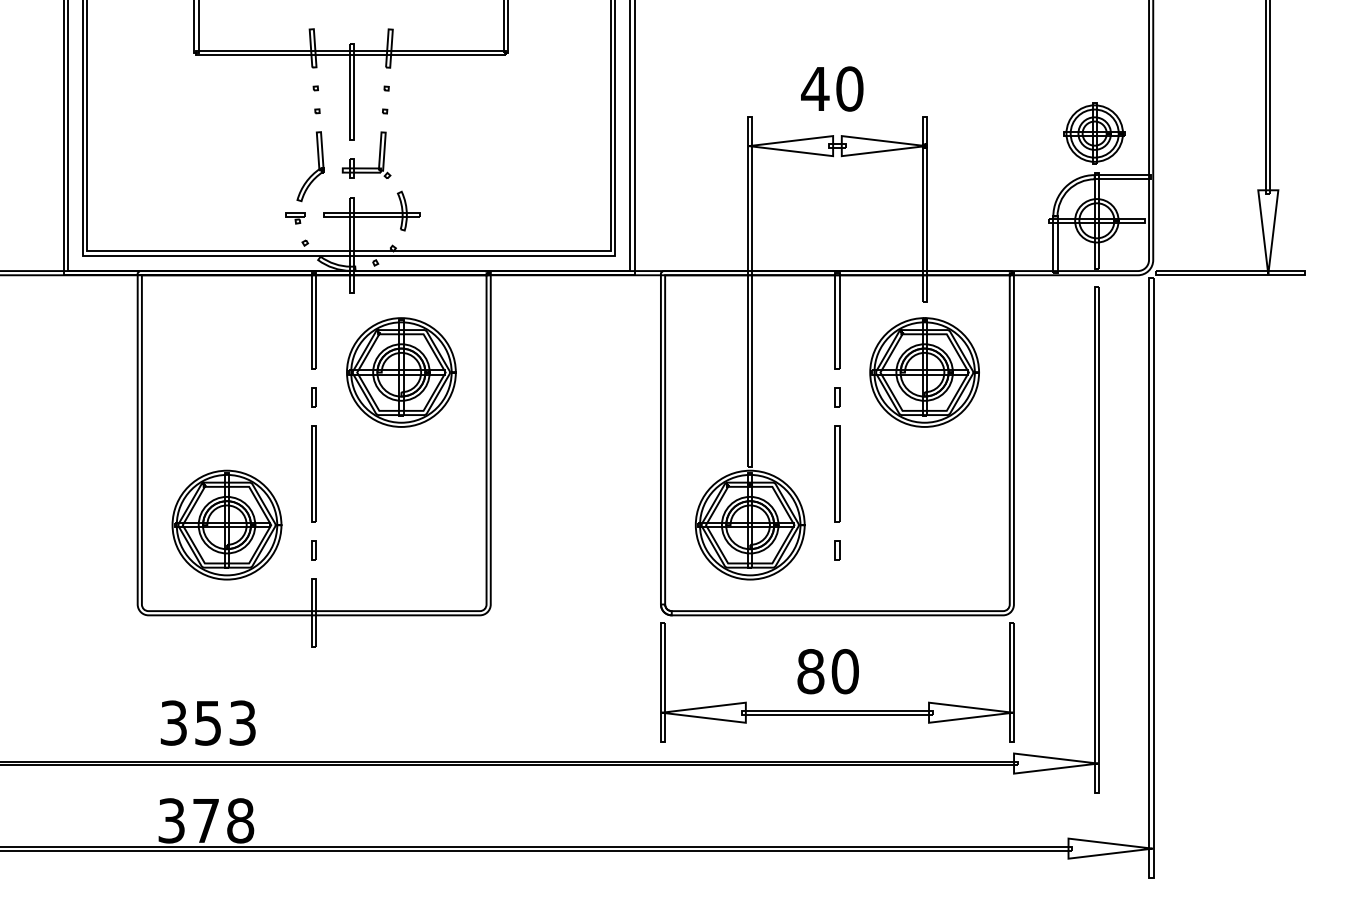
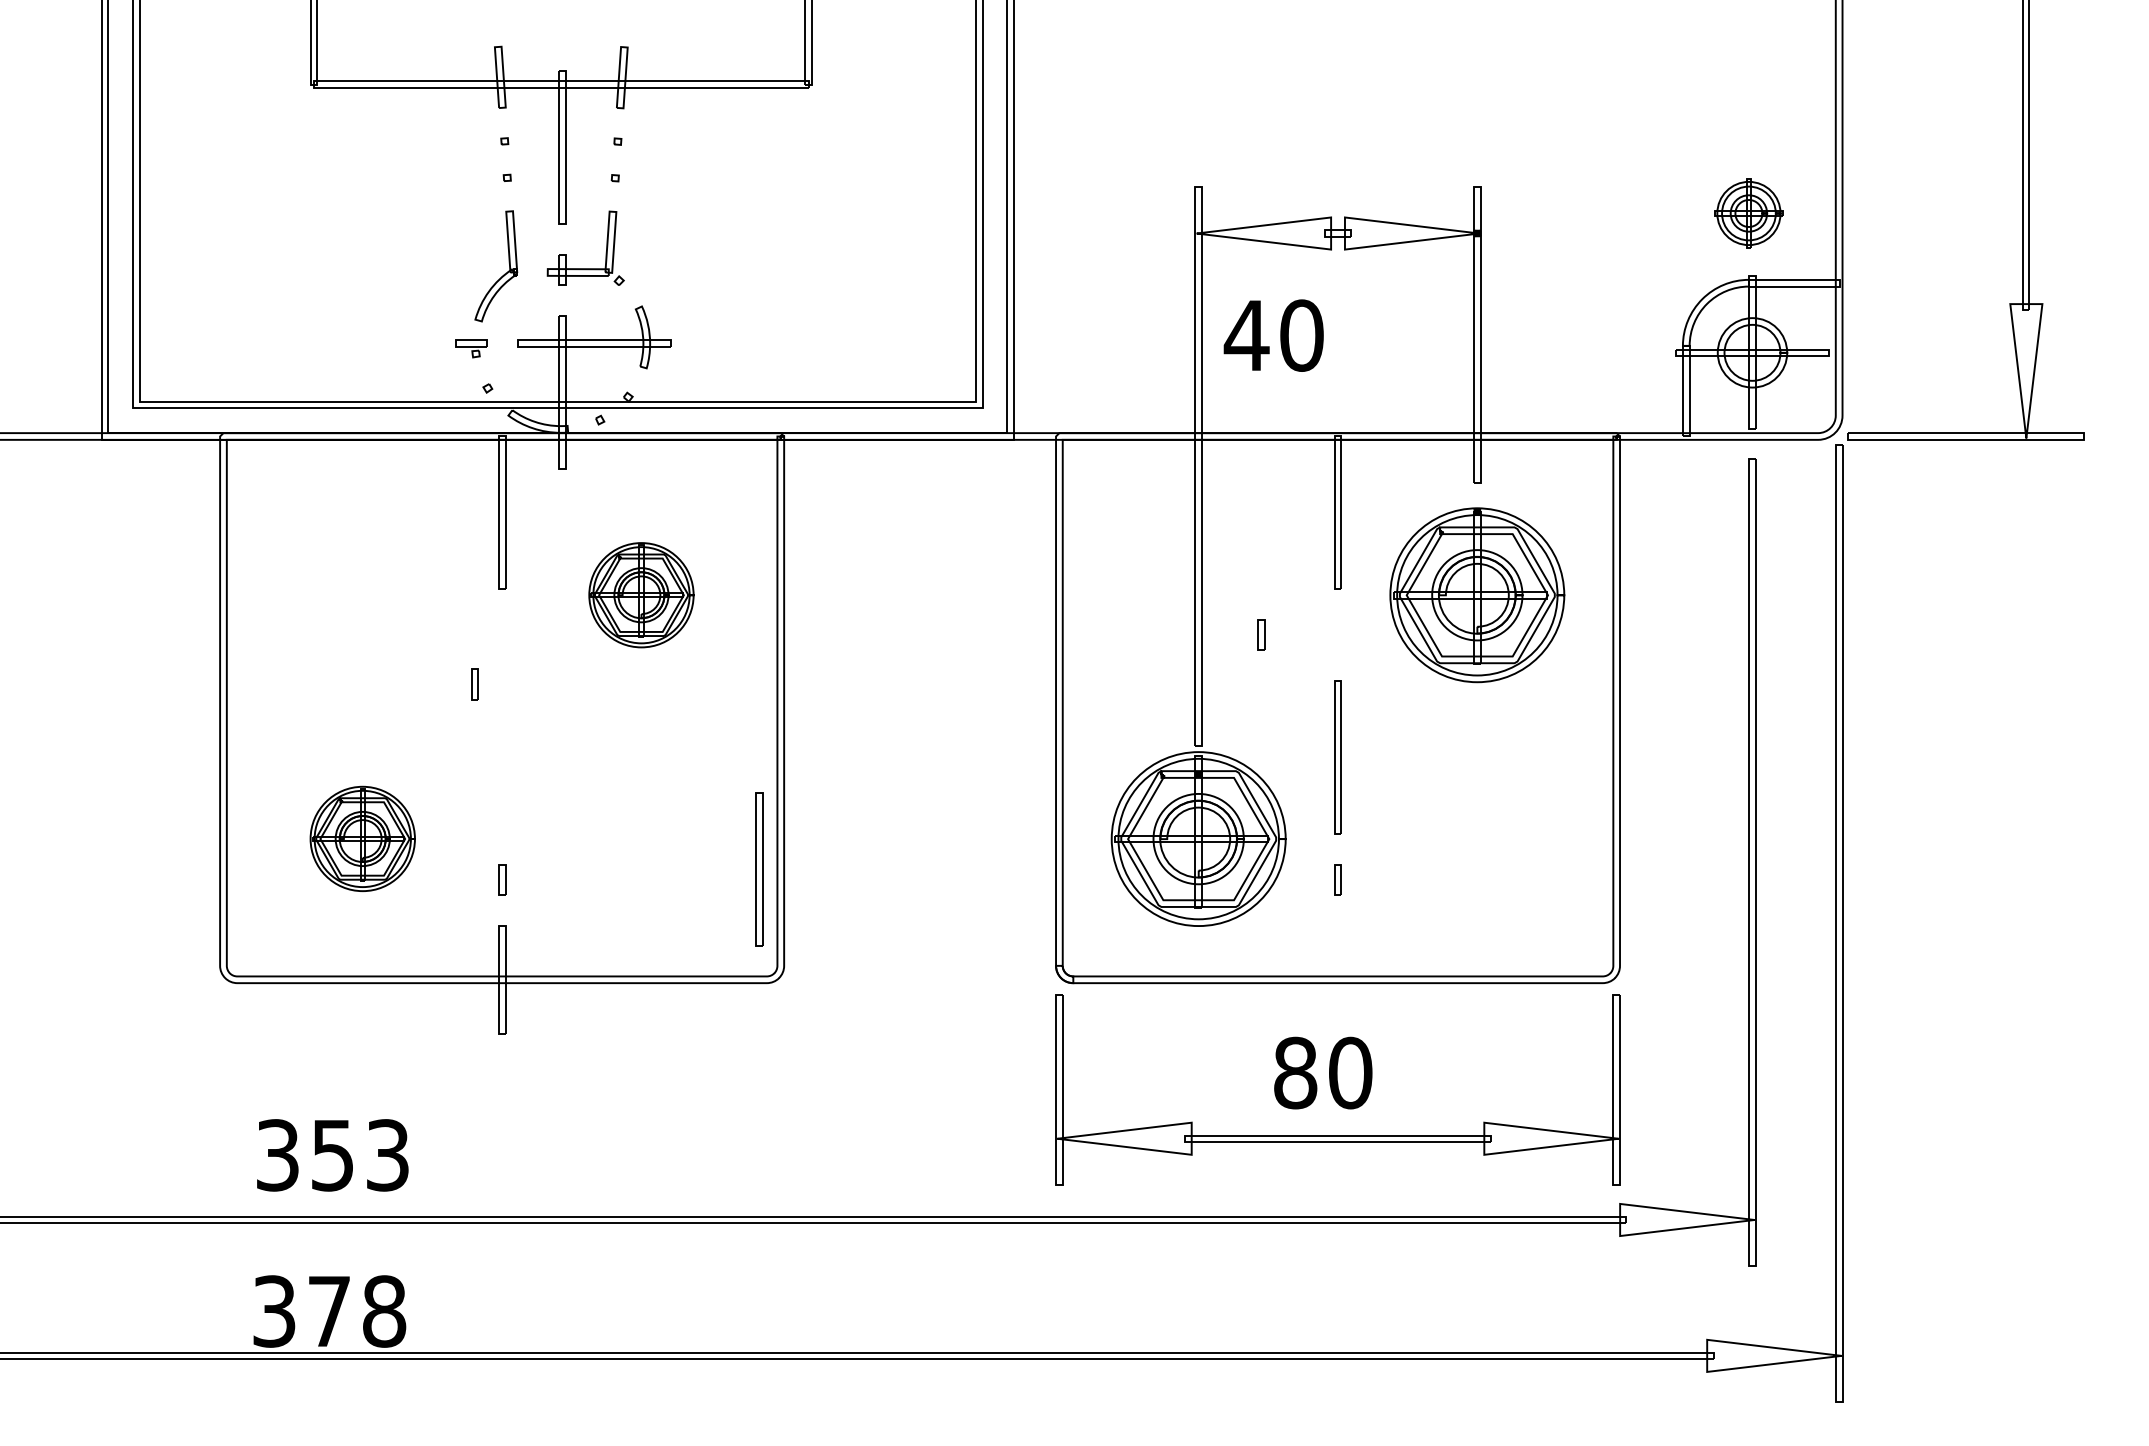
text: (832, 88) -> (1274, 334), moved
part: (1094, 133) -> (1748, 213), size x0.7
part: (401, 372) -> (641, 595), size x0.6
part: (313, 397) -> (473, 684), moved
part: (837, 397) -> (1261, 635), moved
part: (313, 473) -> (758, 868), moved
part: (226, 524) -> (361, 838), size x0.6

